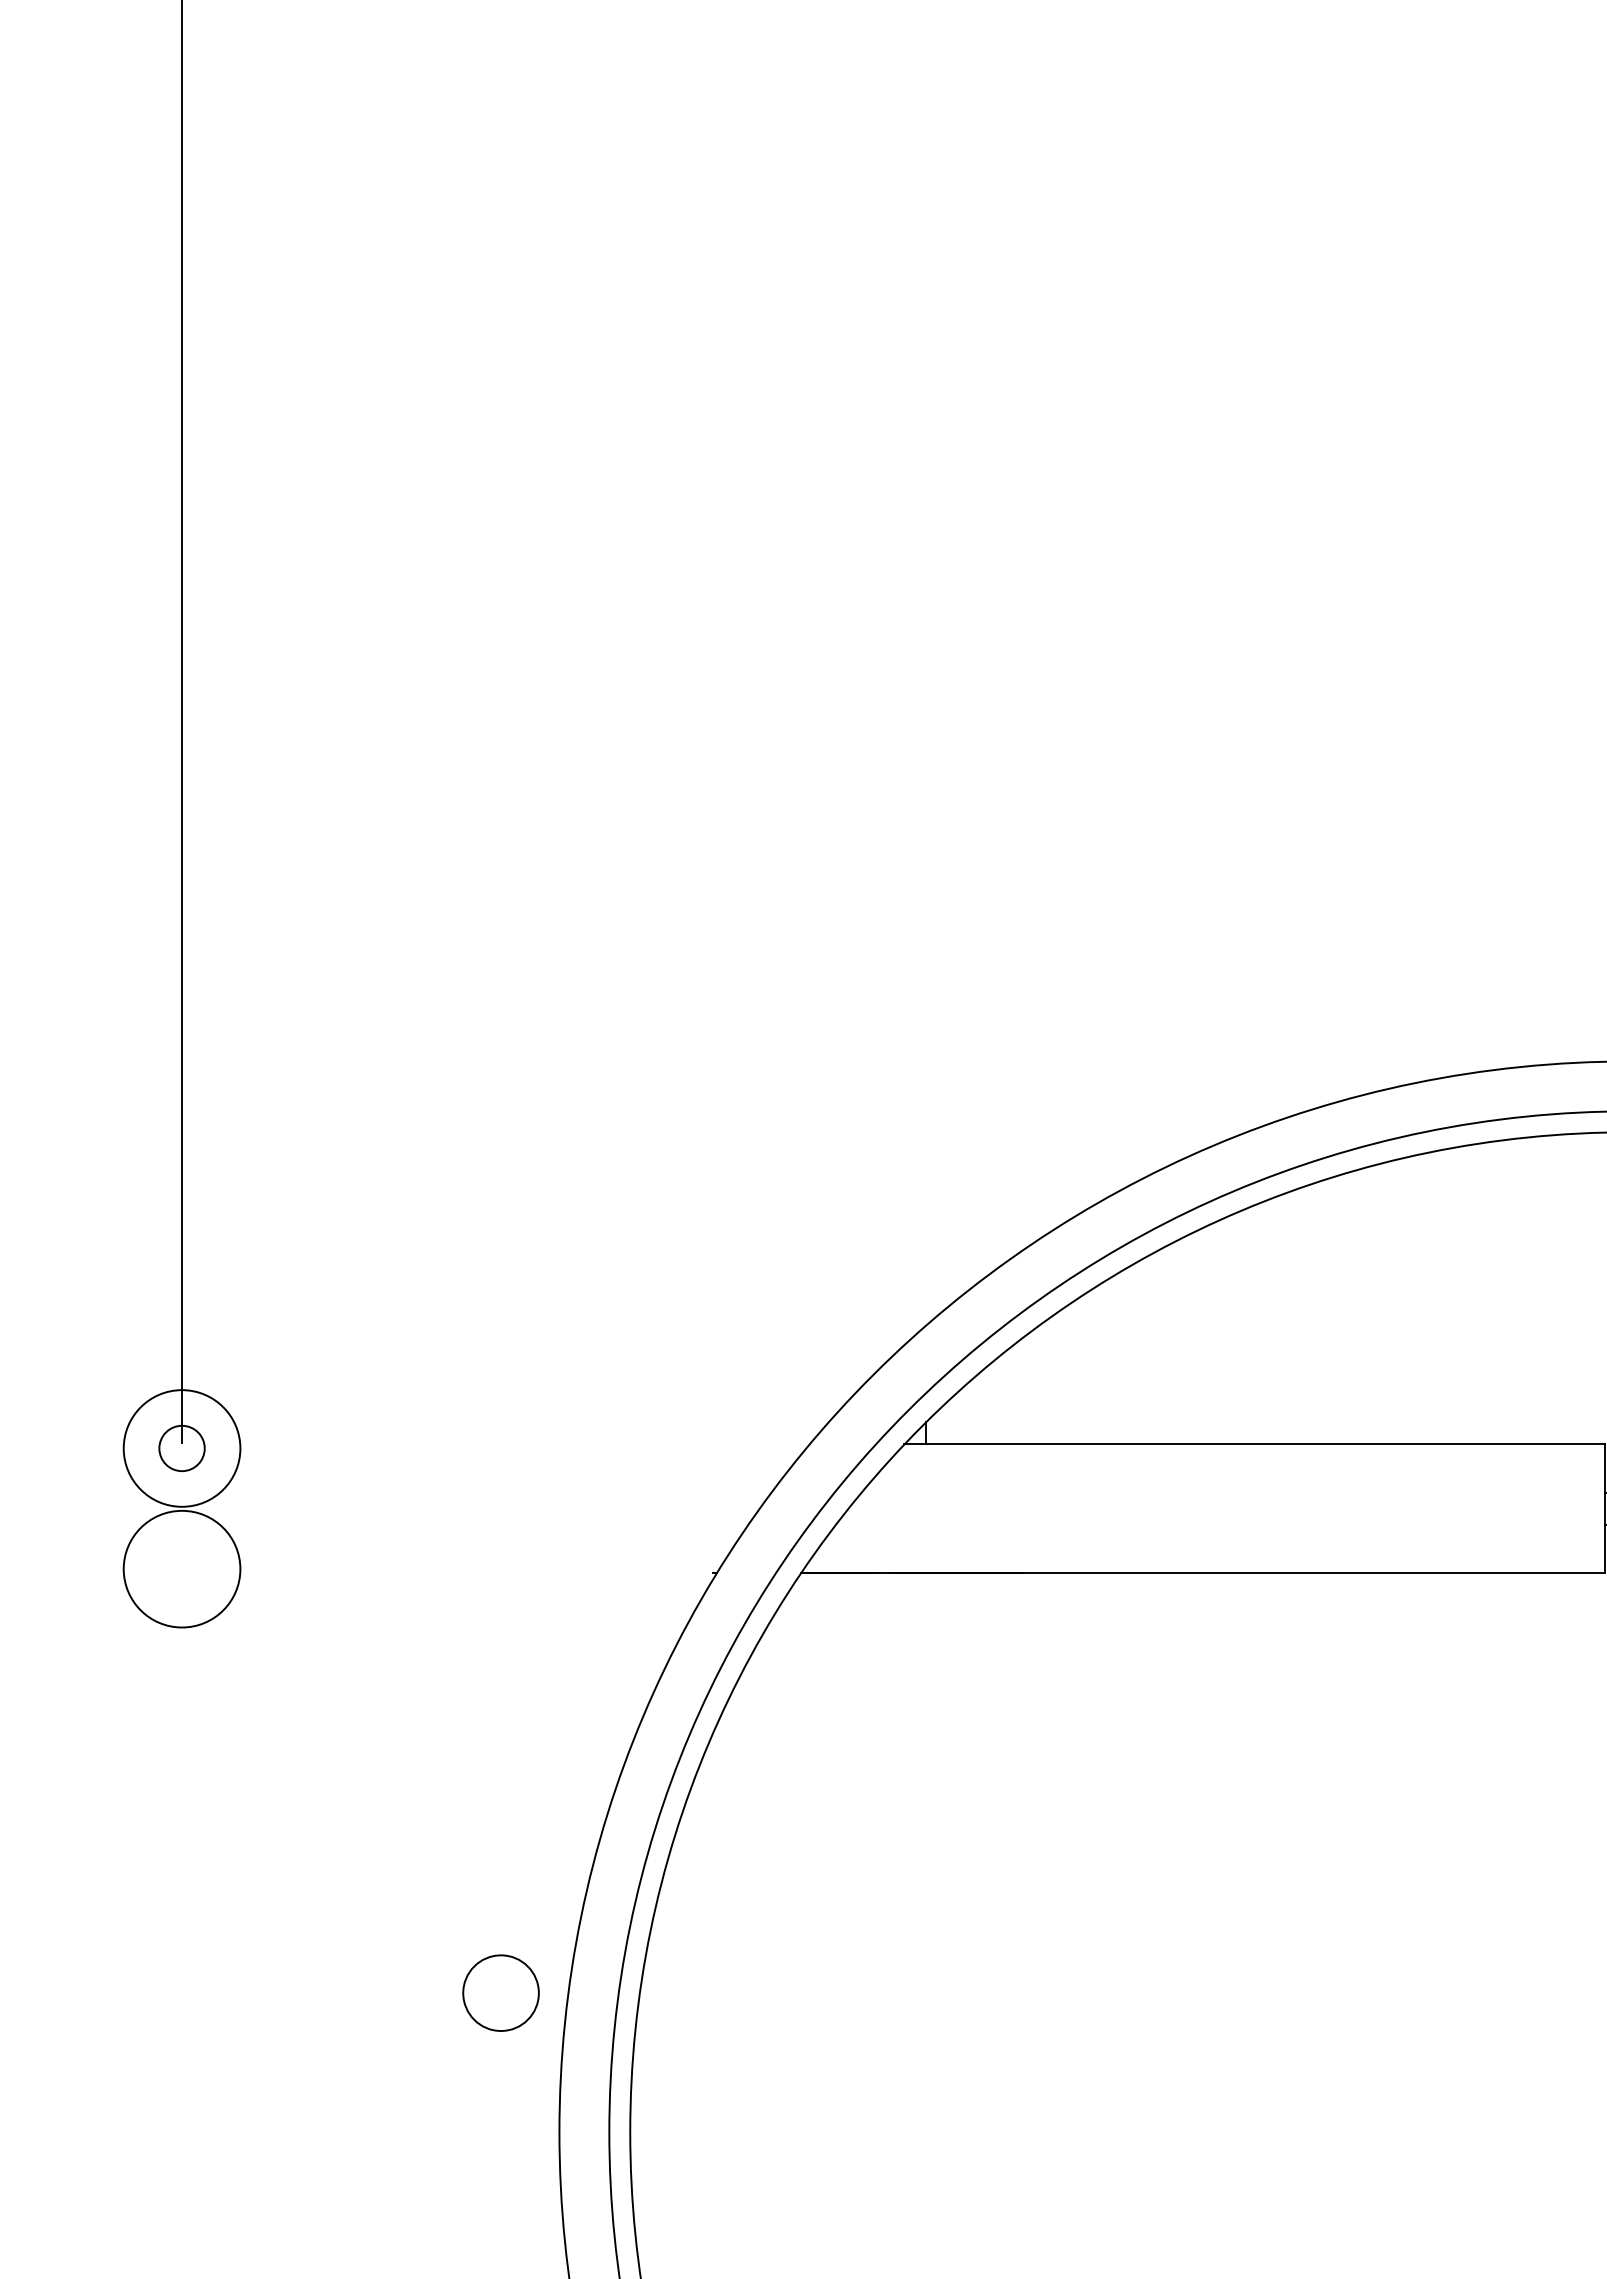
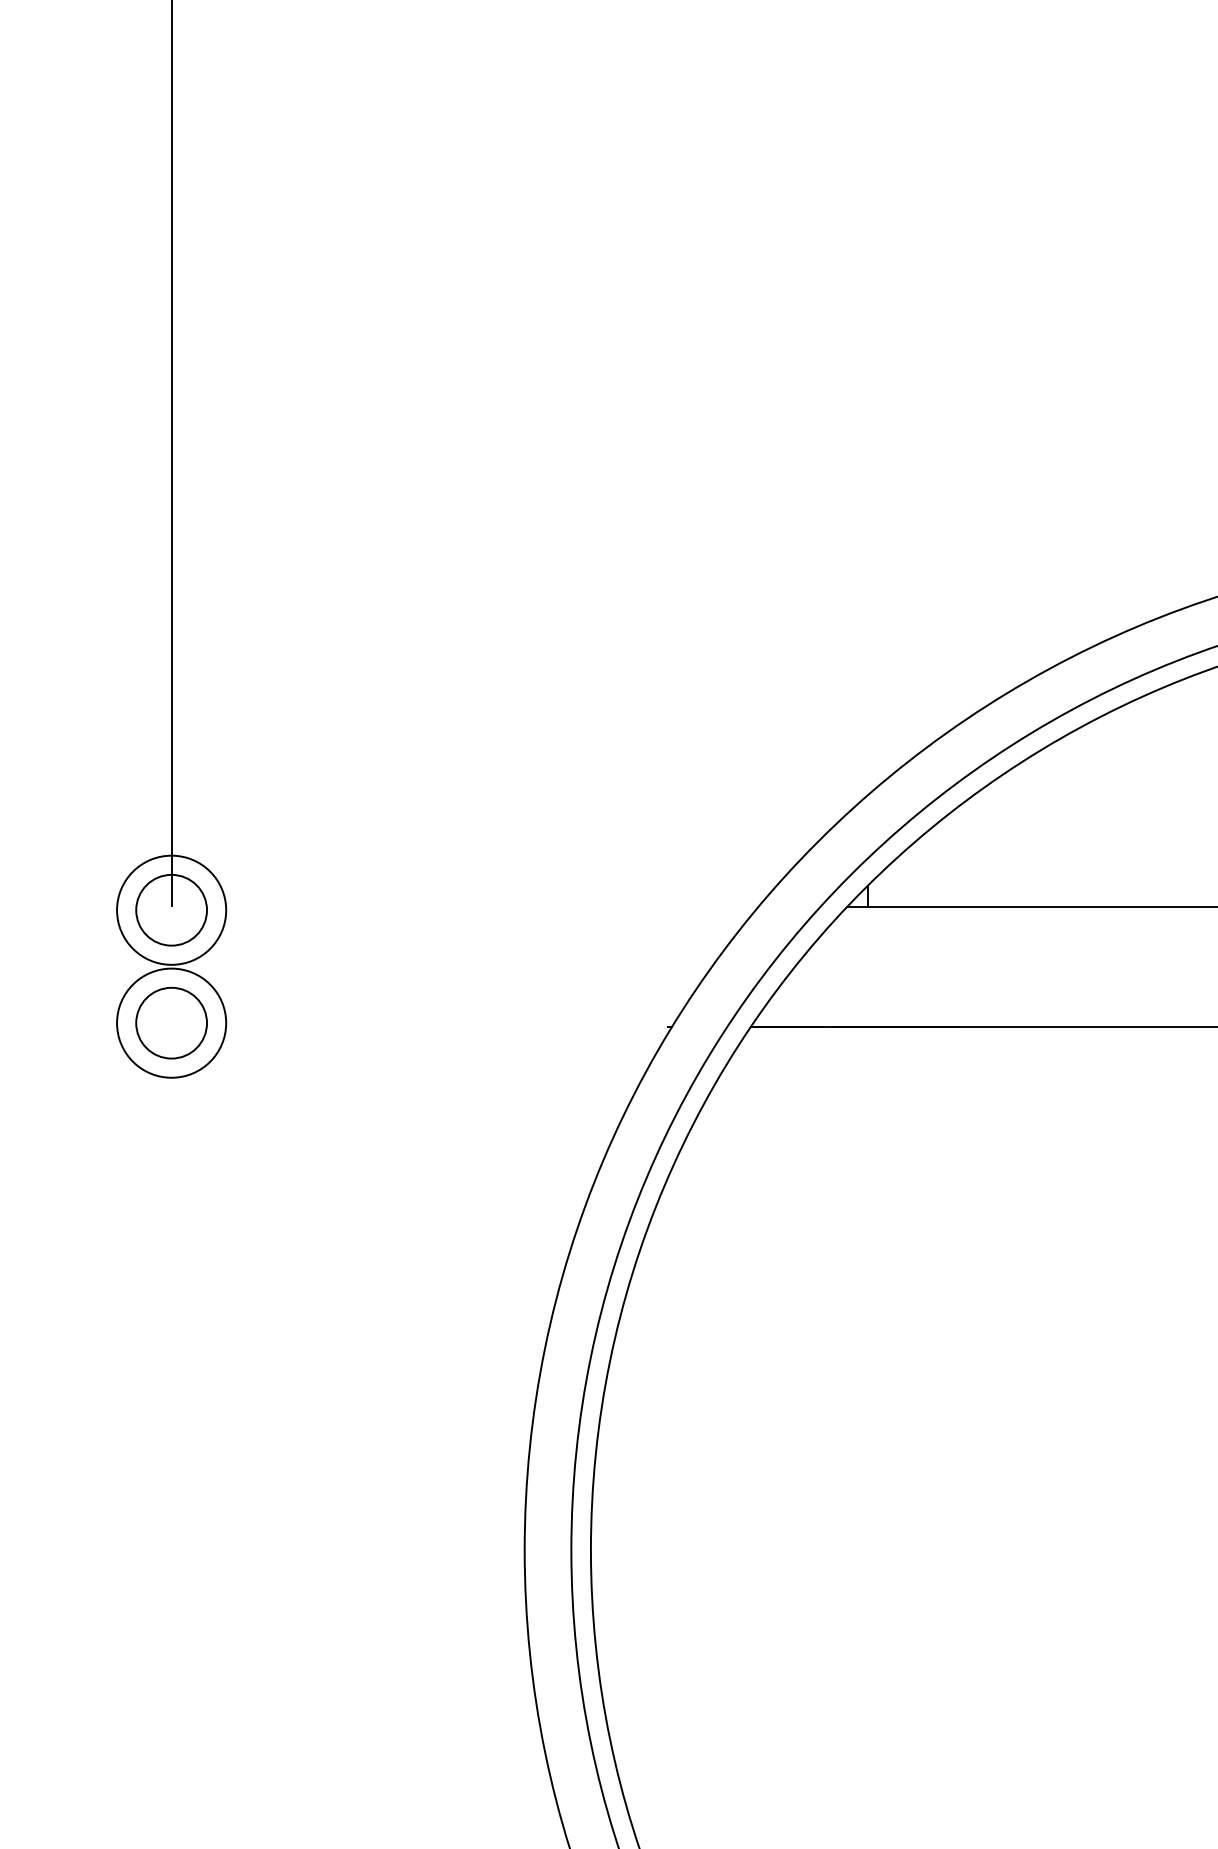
circle: (181, 1448) -> (171, 910), size x1.67
circle: (500, 1992) -> (171, 1022), moved

